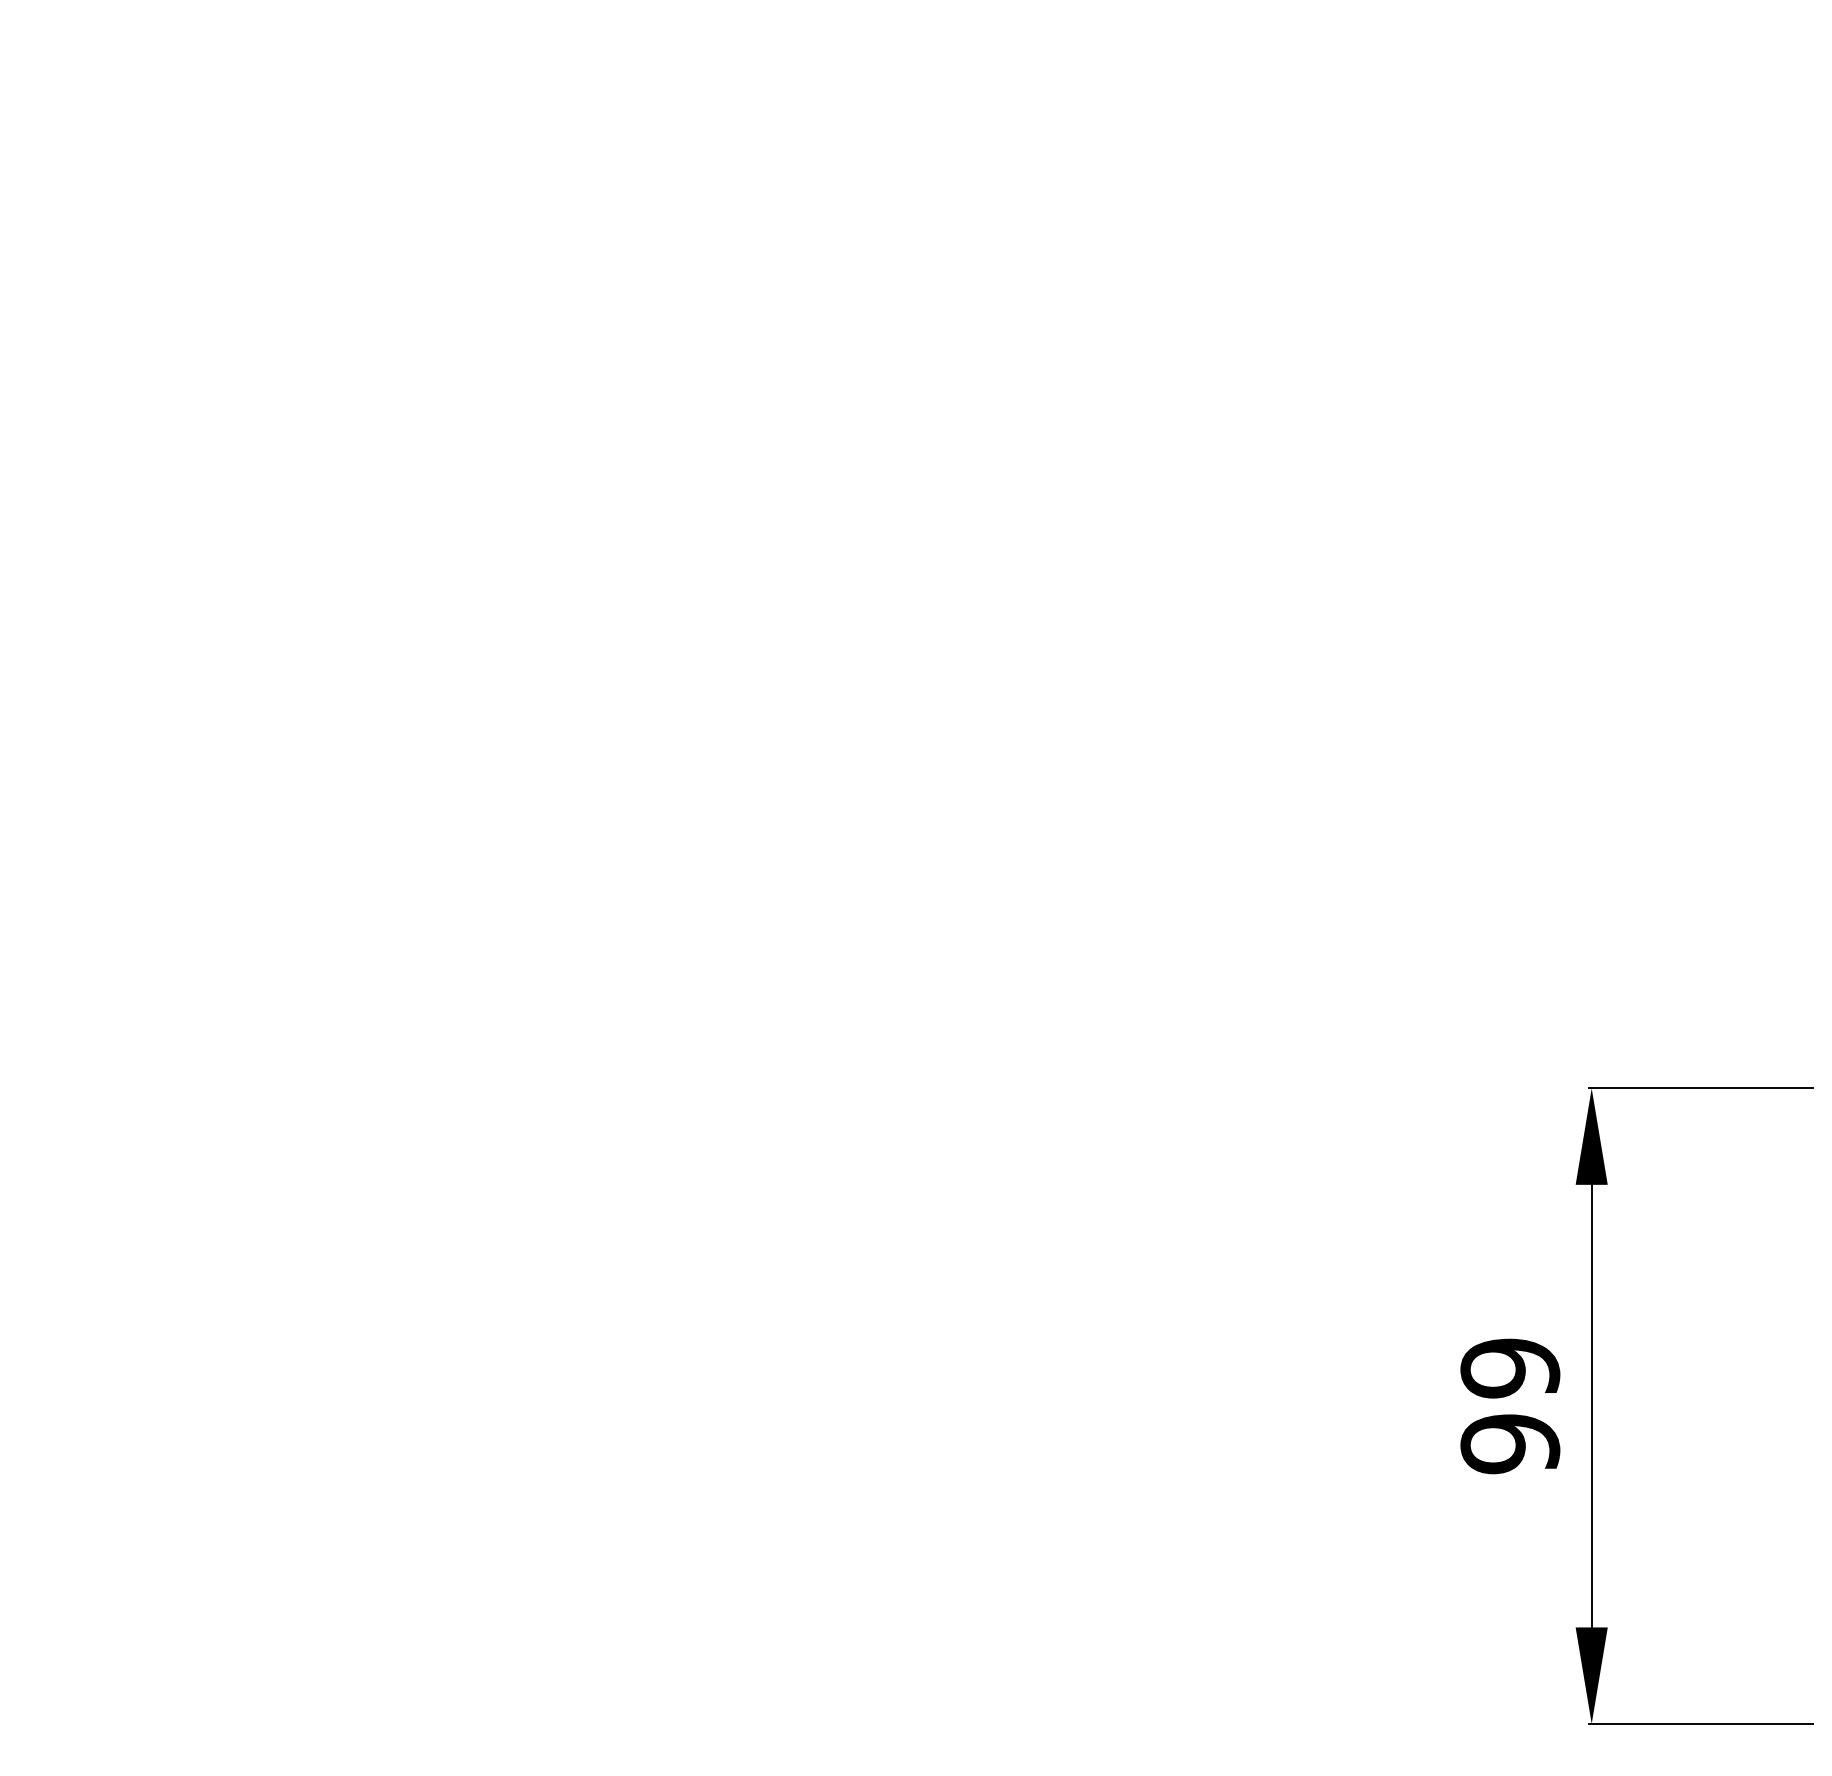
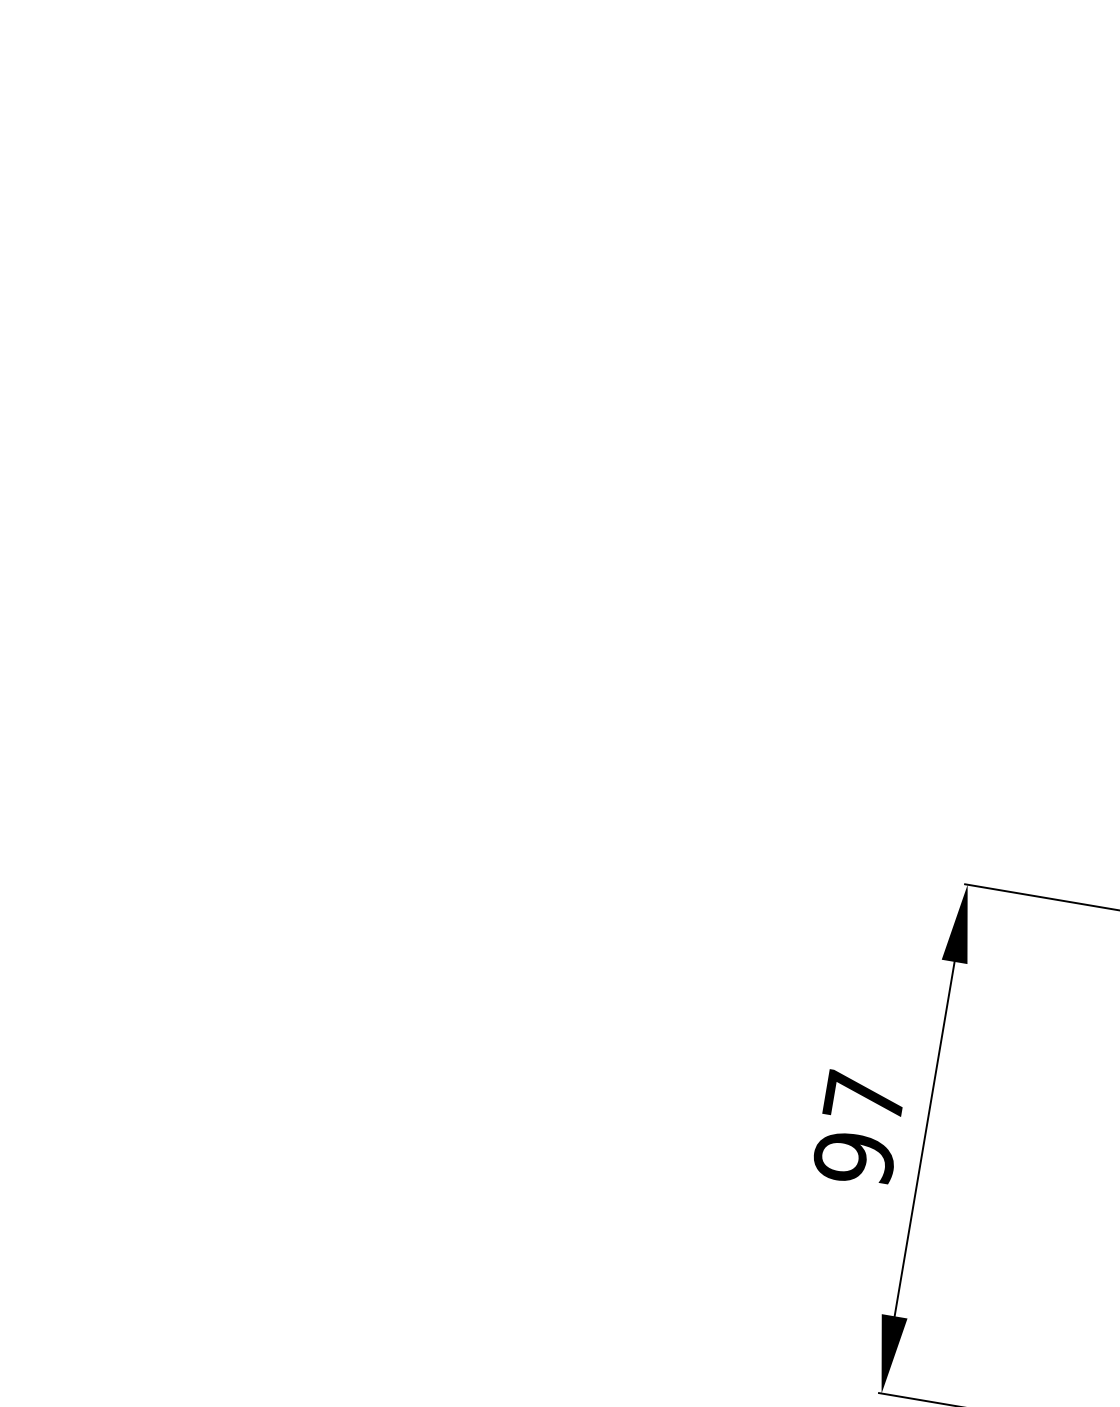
text: (1510, 1368) -> (864, 1097), 99 -> 97

